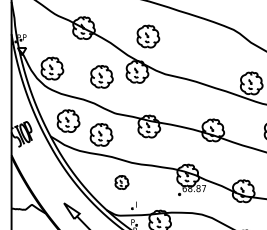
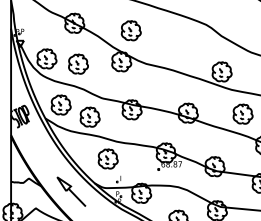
part: (101, 76) -> (78, 63), moved
part: (121, 181) -> (107, 158), size x1.67

